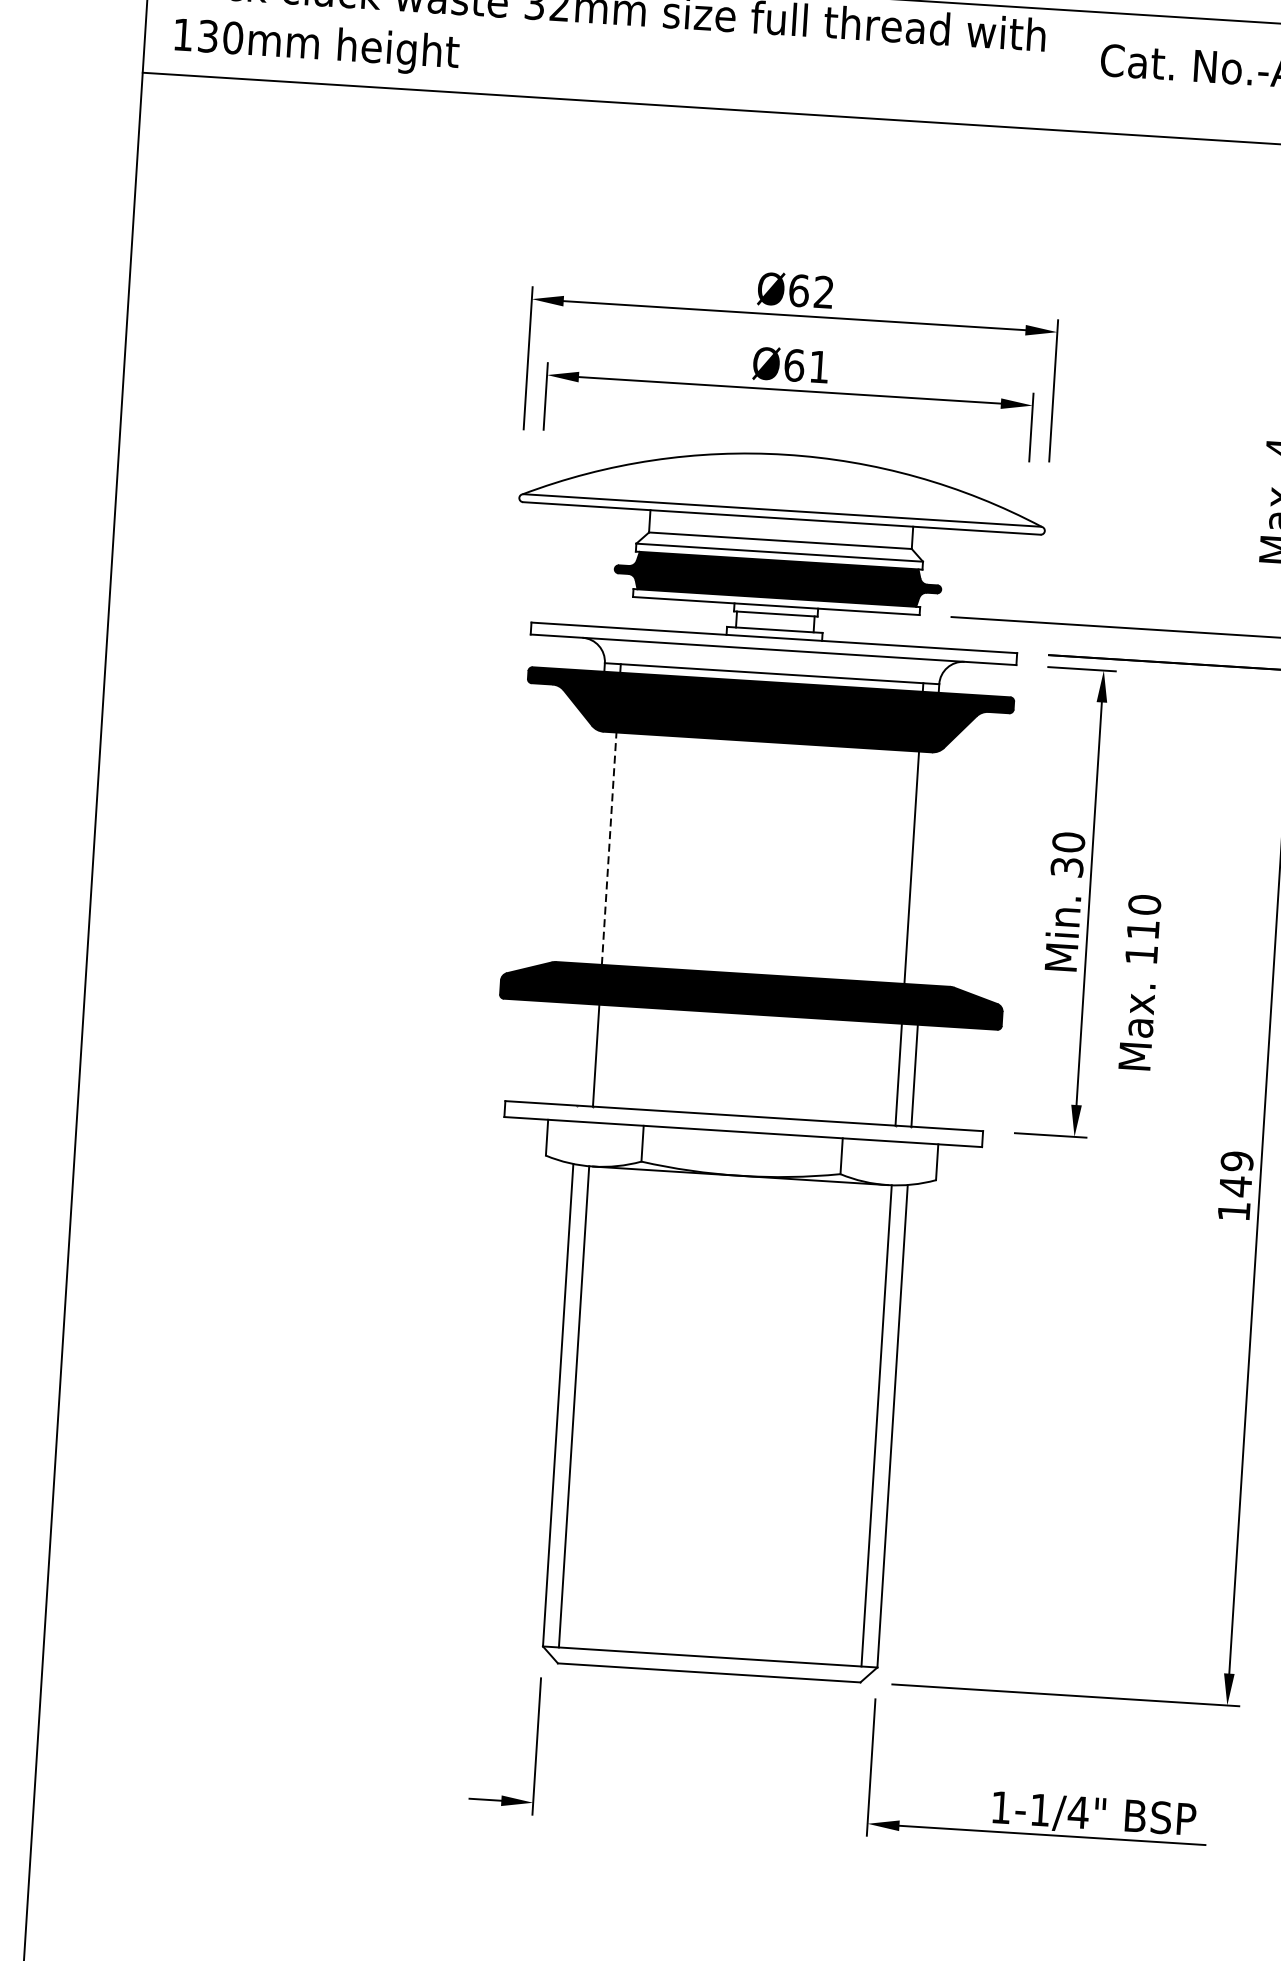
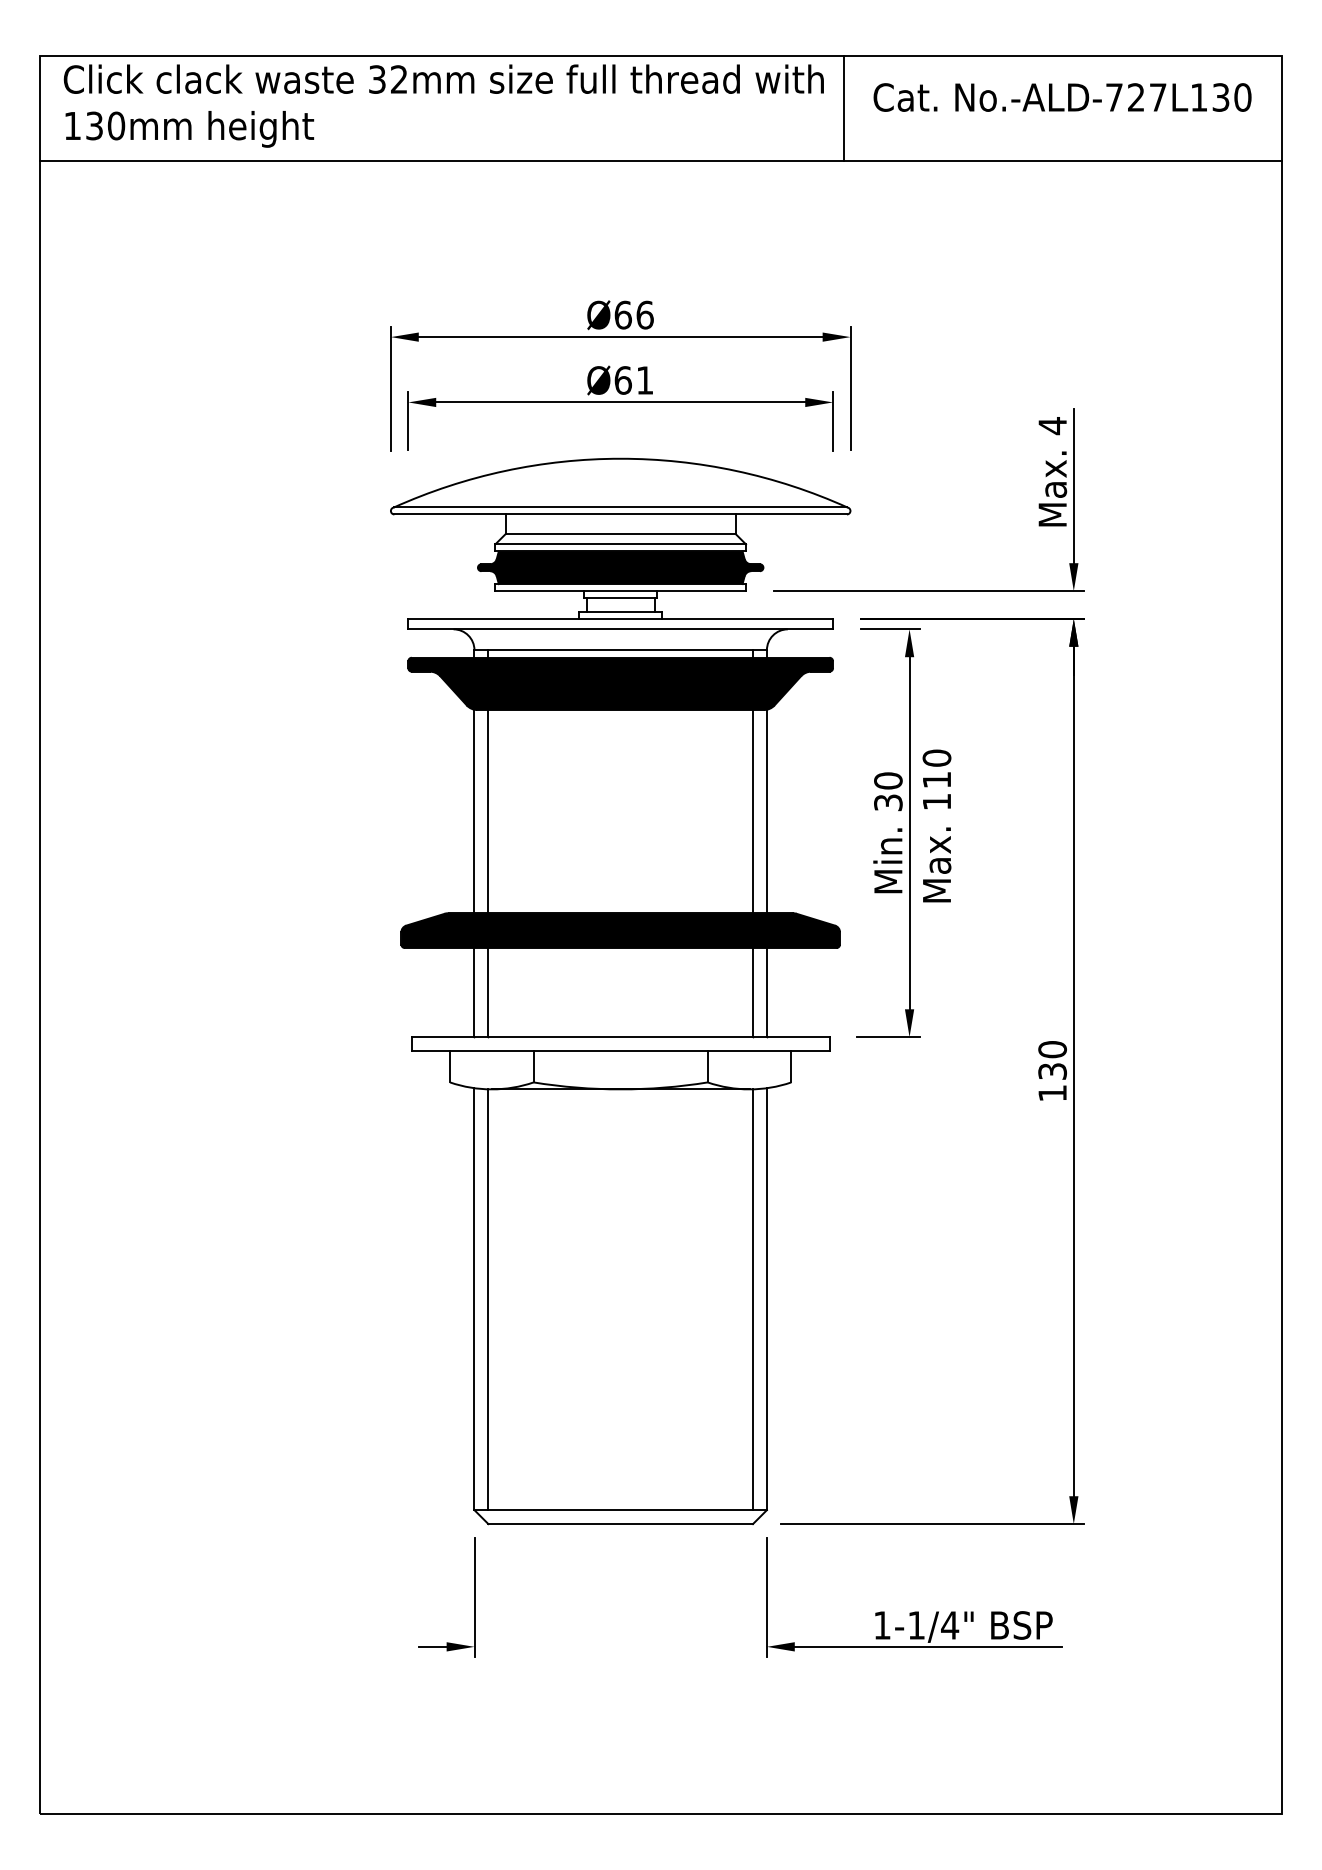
line: (1065, 70) -> (843, 108), added
text: (823, 291) -> (644, 314), Ø62 -> Ø66
line: (593, 847) -> (474, 811), added
line: (609, 848) -> (488, 811), dashed -> solid
line: (927, 868) -> (766, 811), added
text: (1139, 981) -> (936, 825), moved
line: (580, 1054) -> (474, 992), added
text: (1236, 1173) -> (1052, 1060), 149 -> 130

